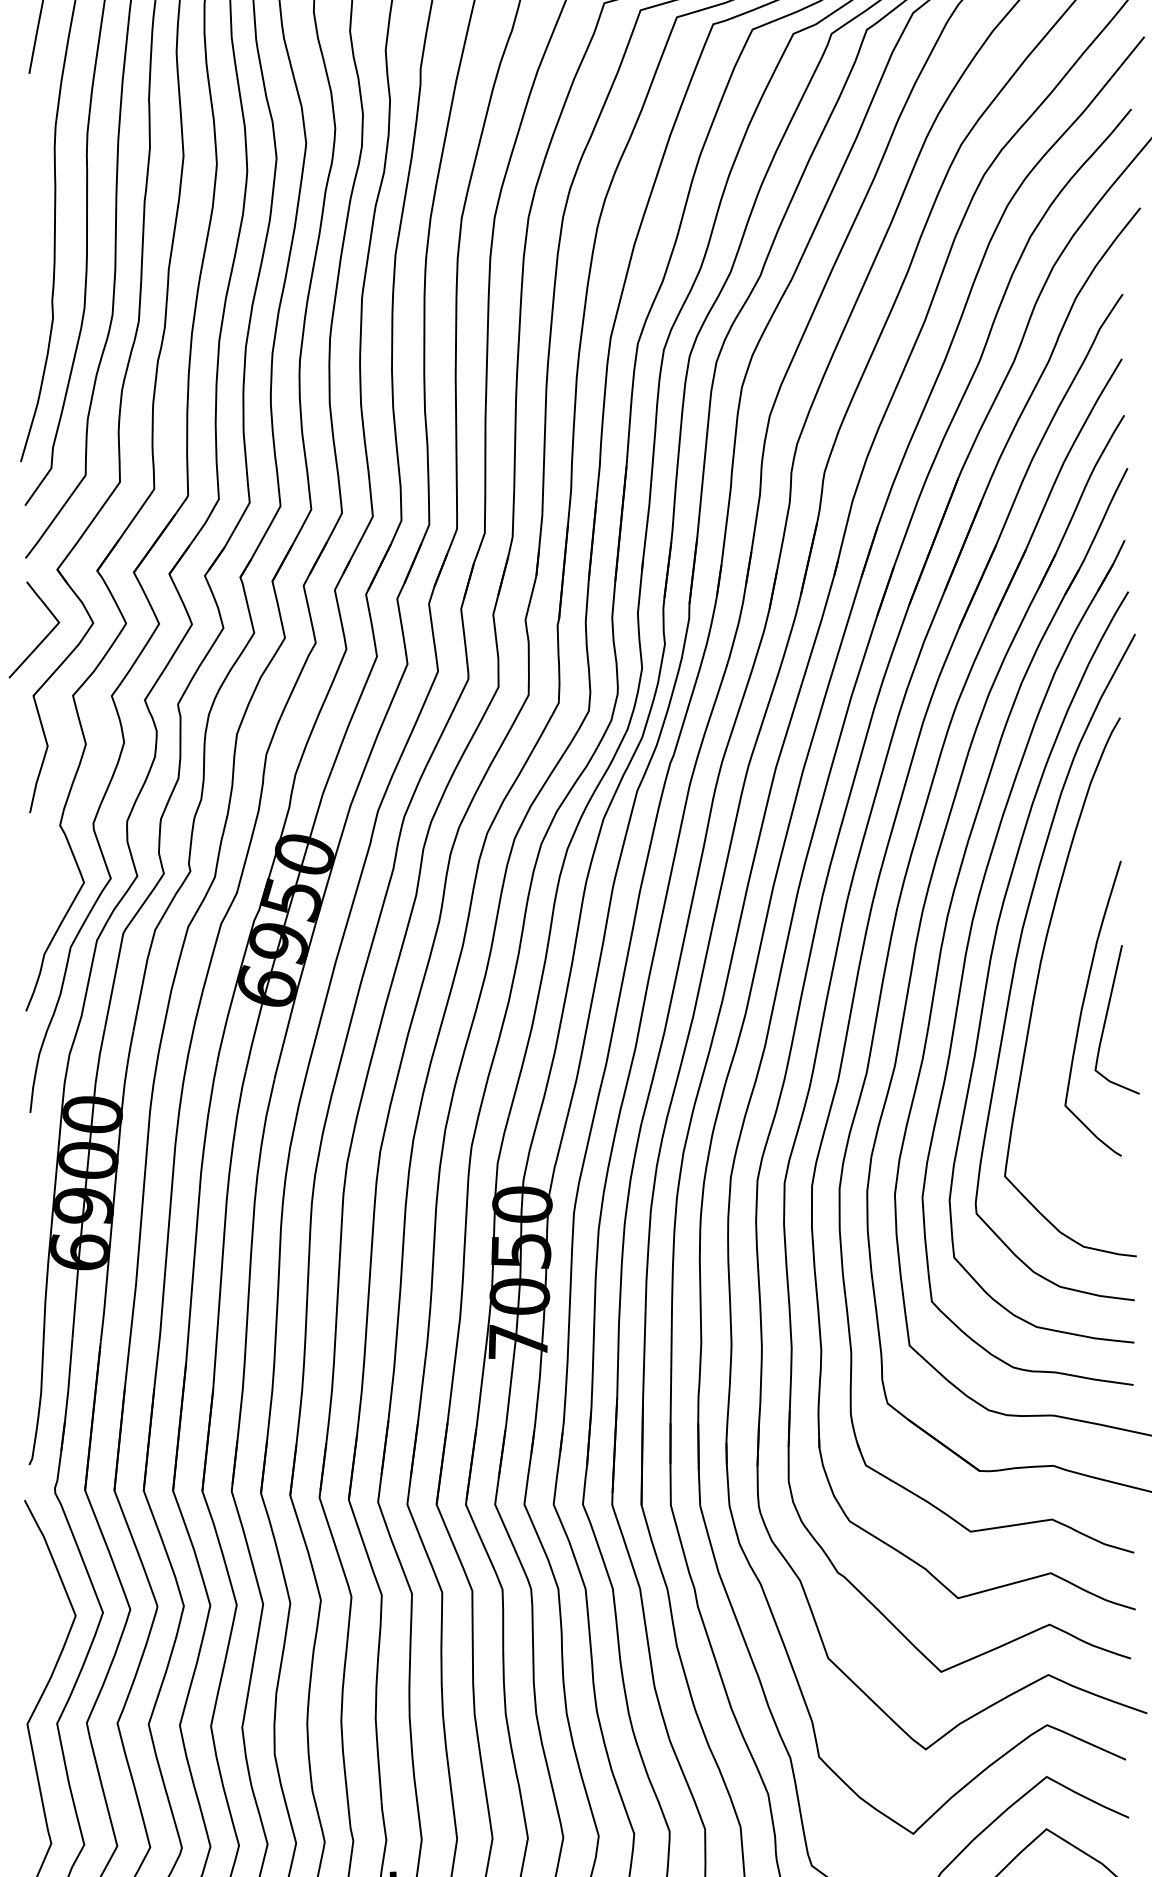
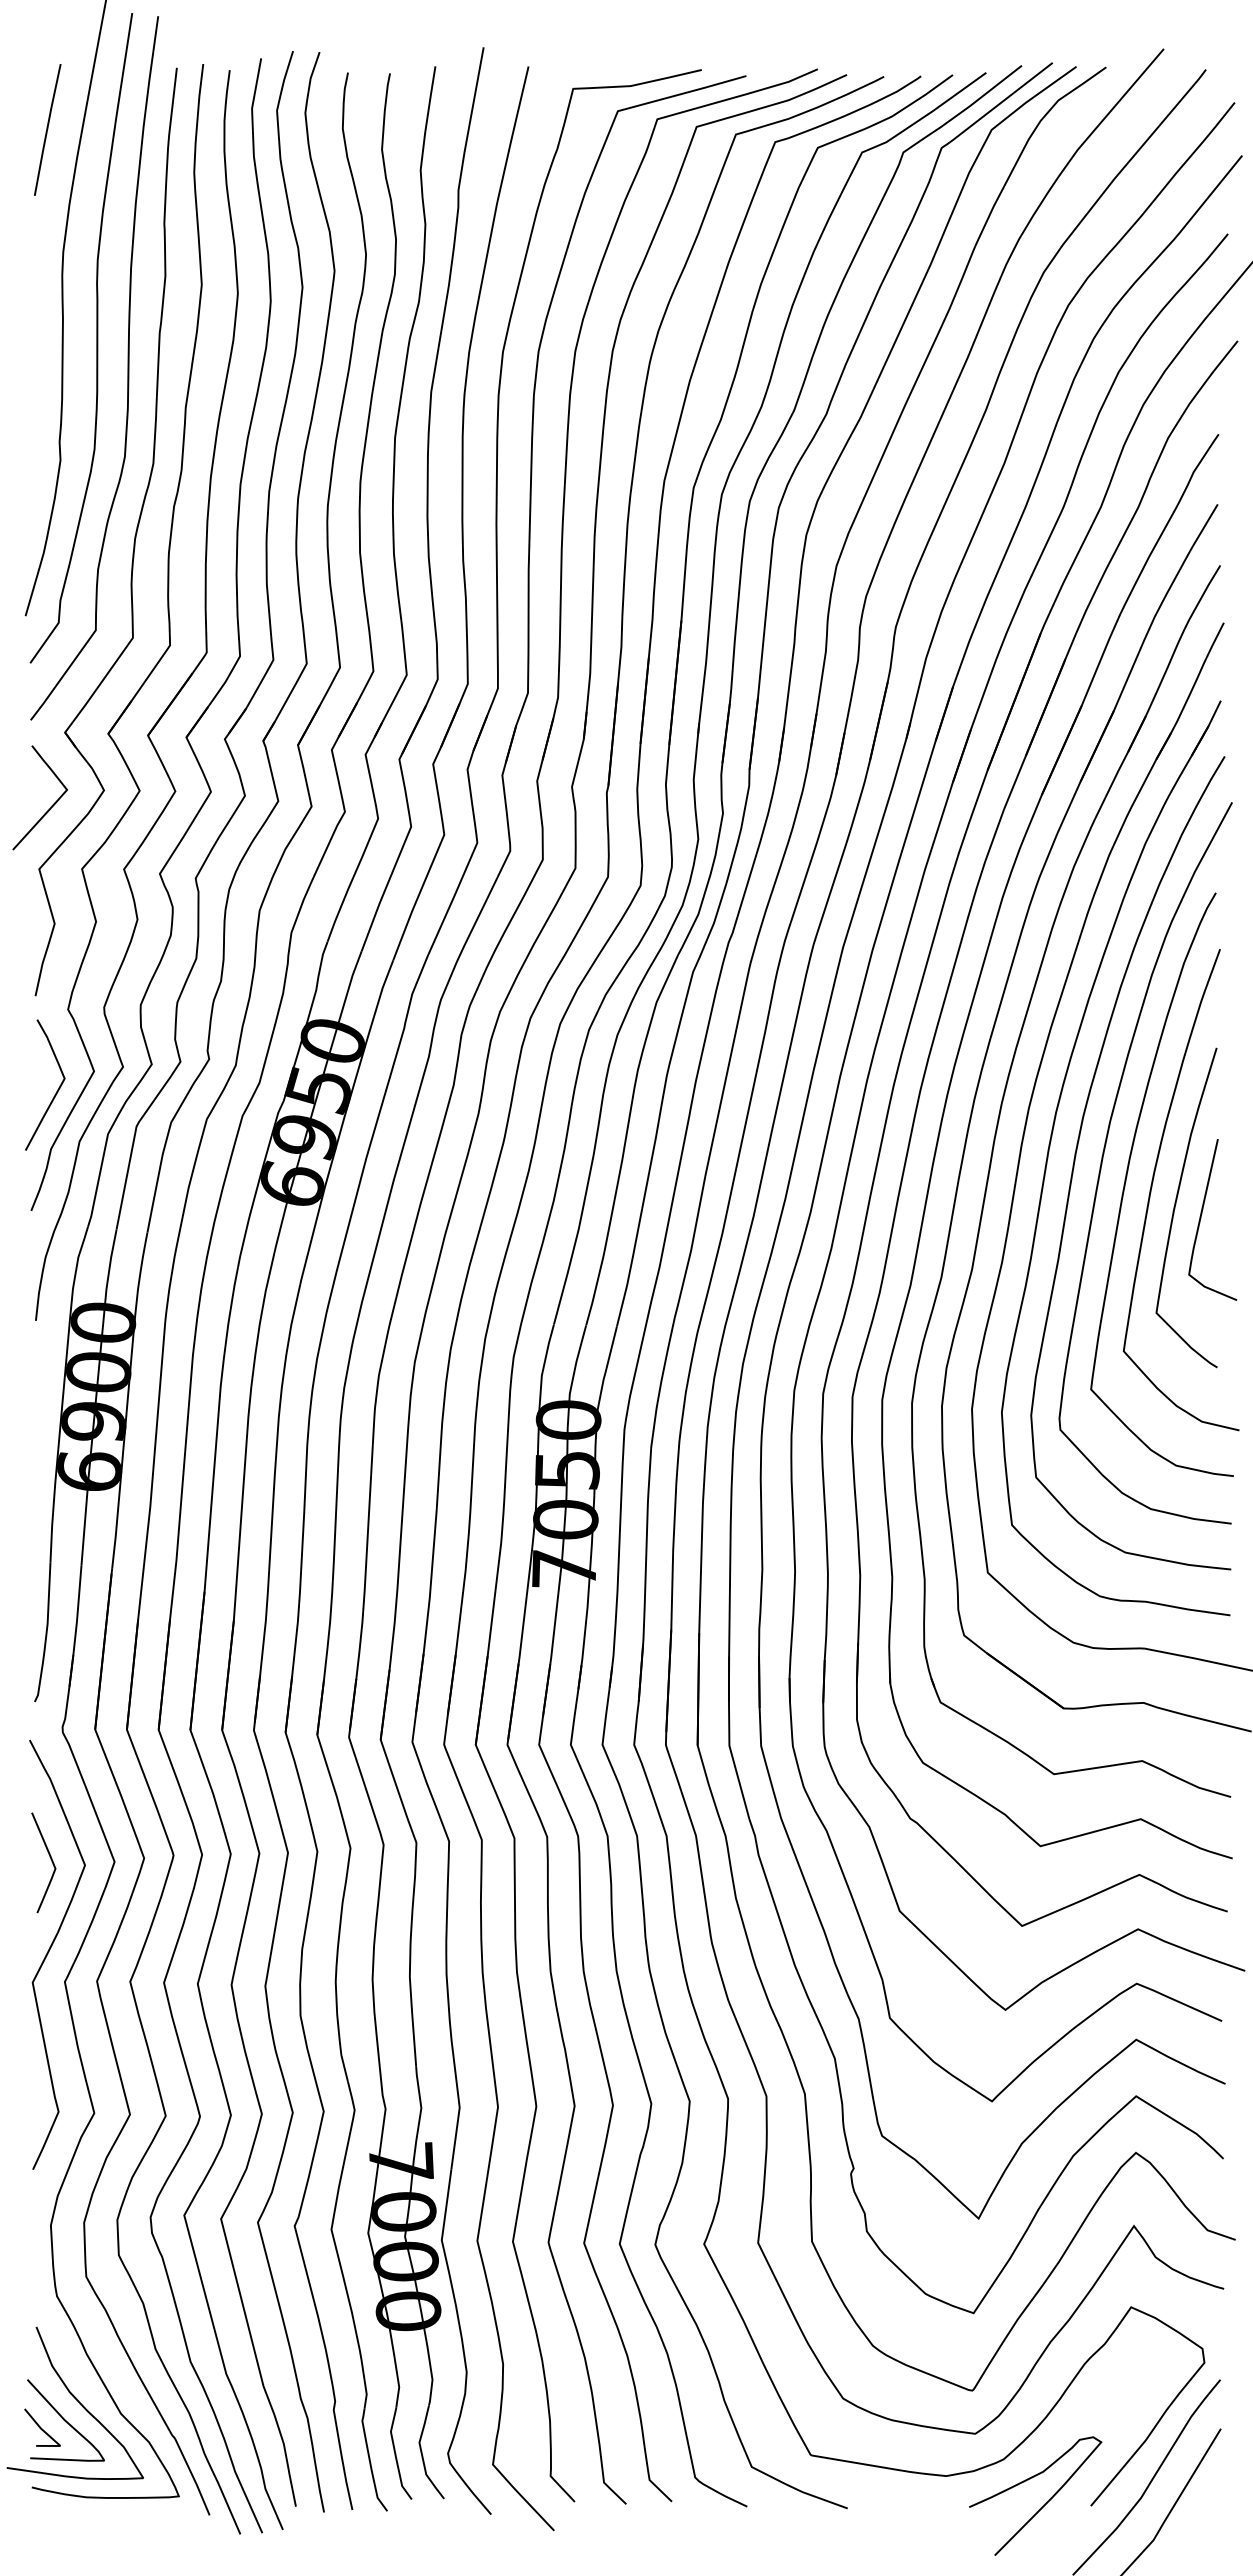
curve: (50, 899) -> (57, 1089), added
curve: (1062, 985) -> (1153, 1182), added
curve: (43, 1610) -> (50, 1859), added

